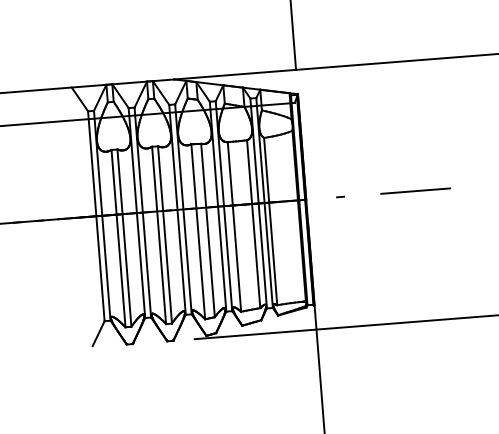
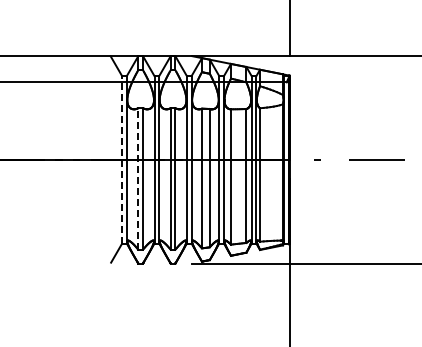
line: (96, 215) -> (122, 159), solid -> dashed
line: (118, 239) -> (138, 179), solid -> dashed

